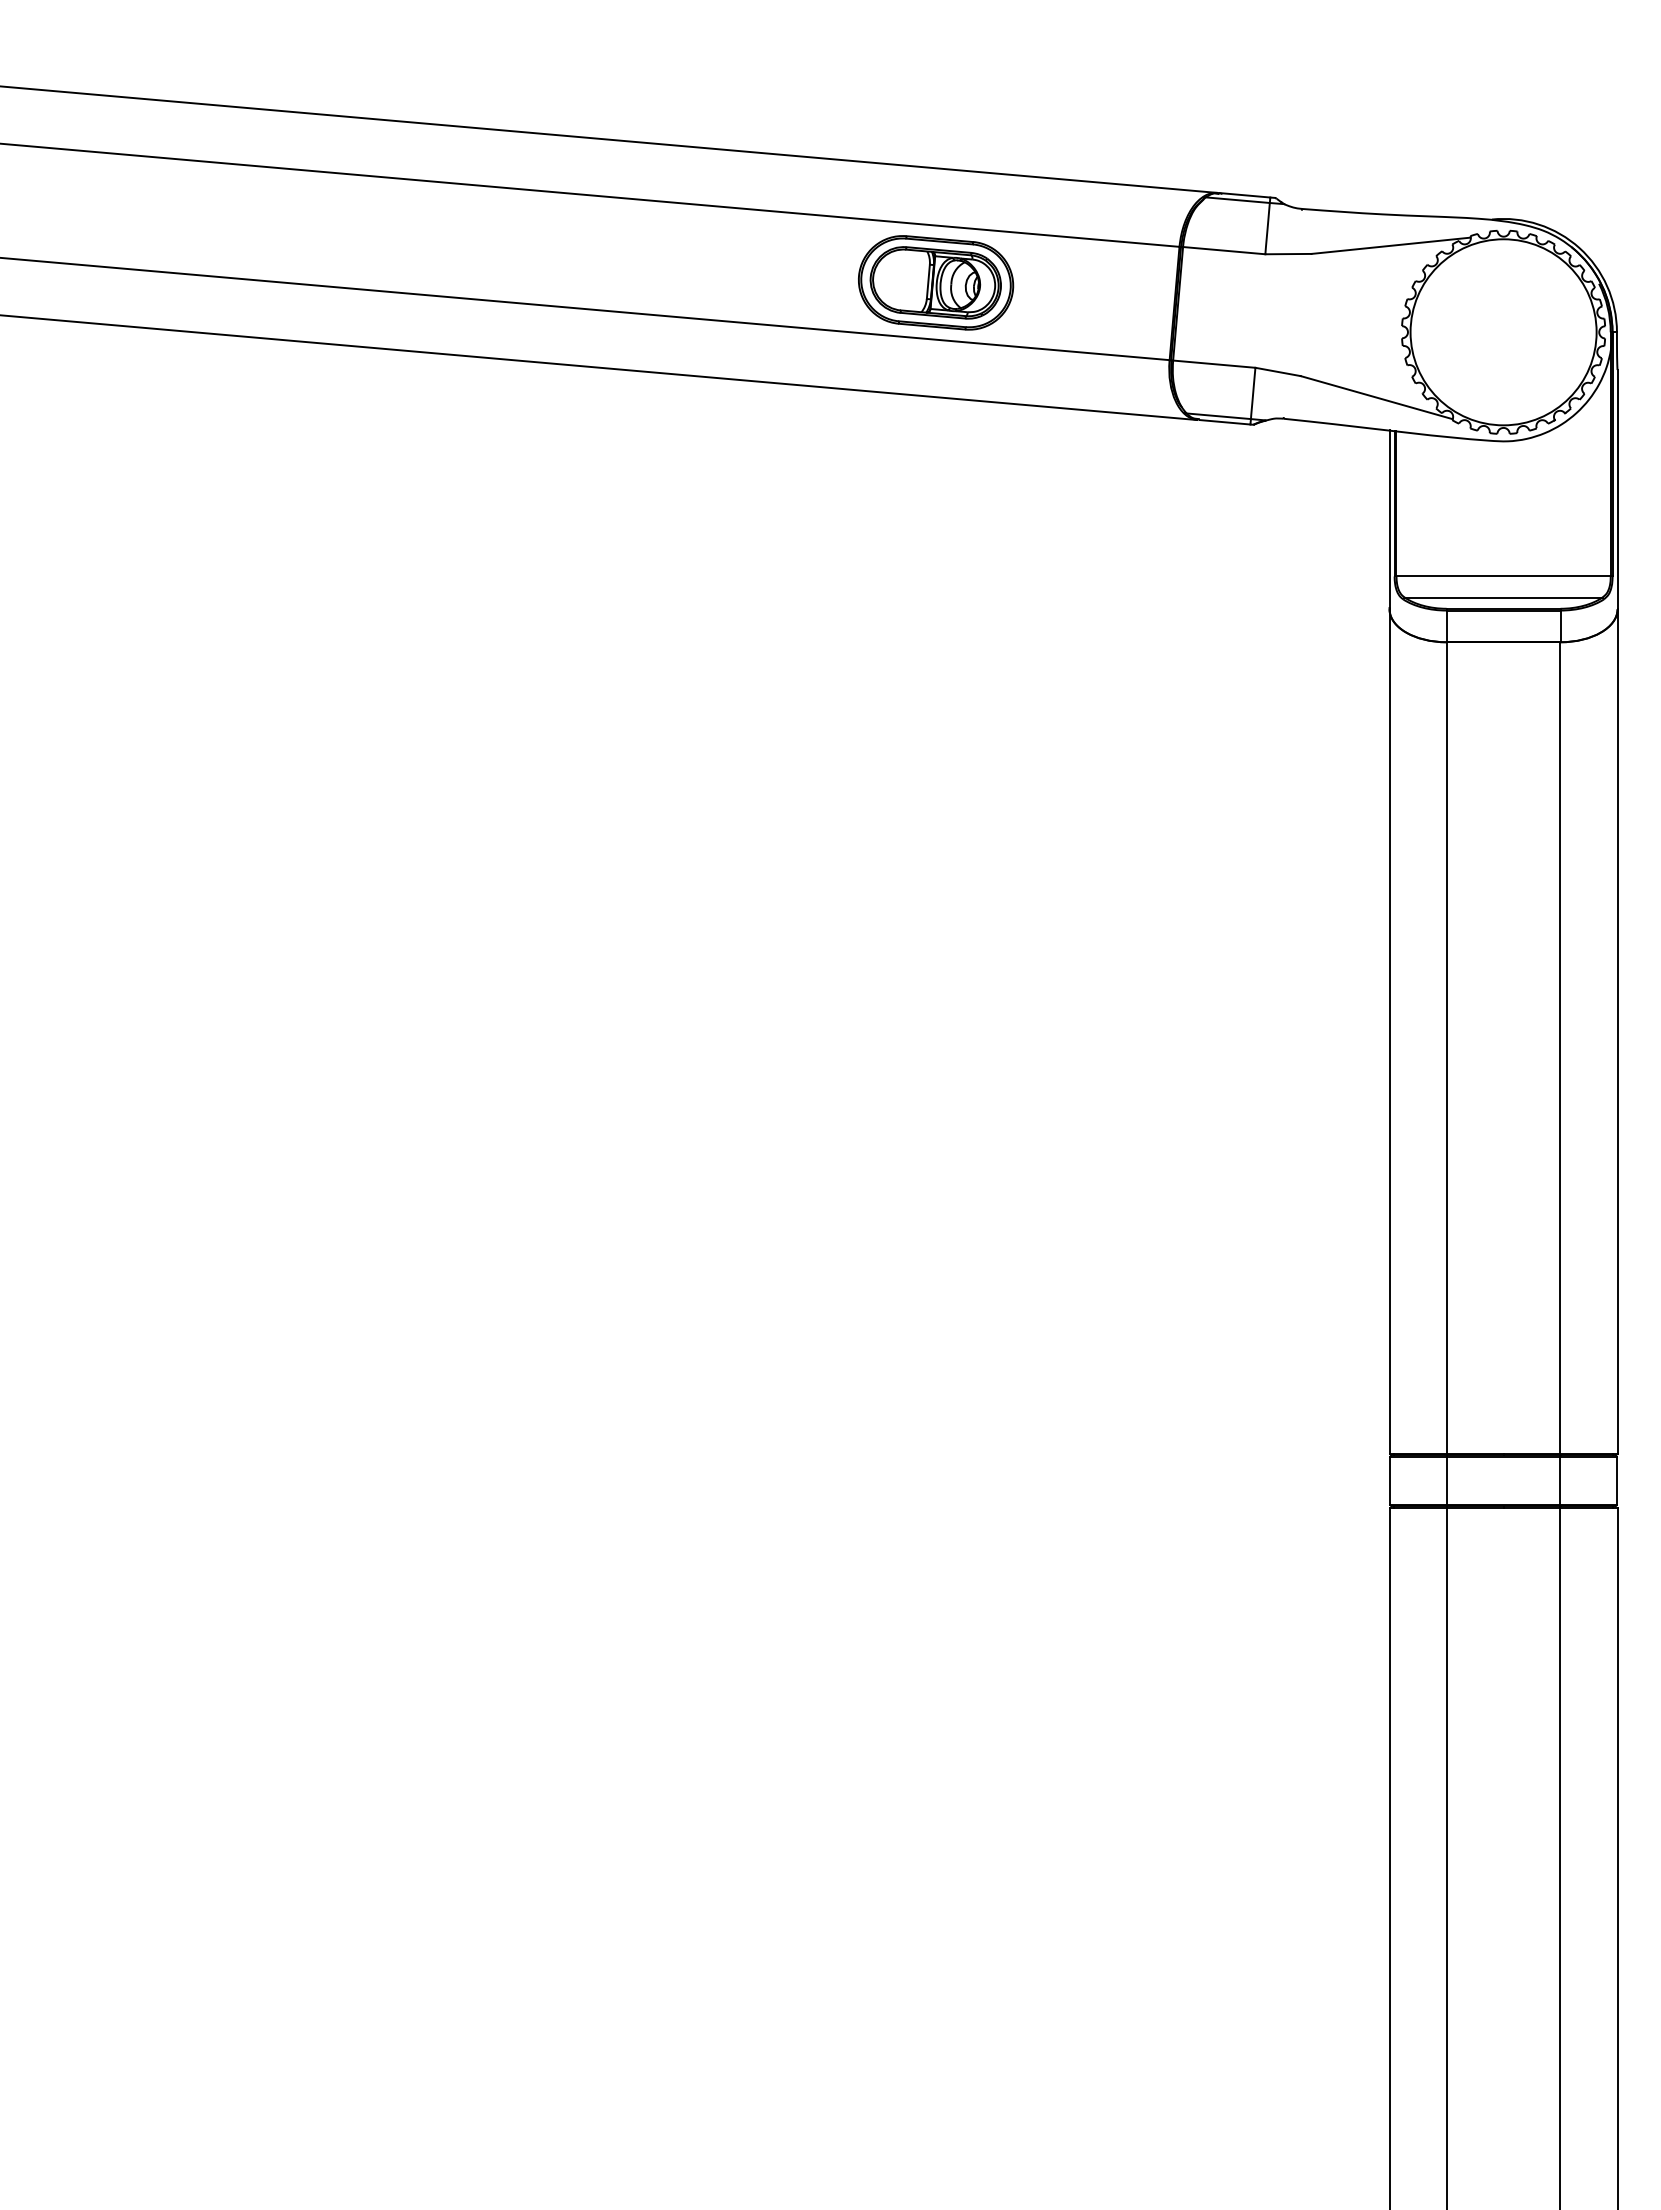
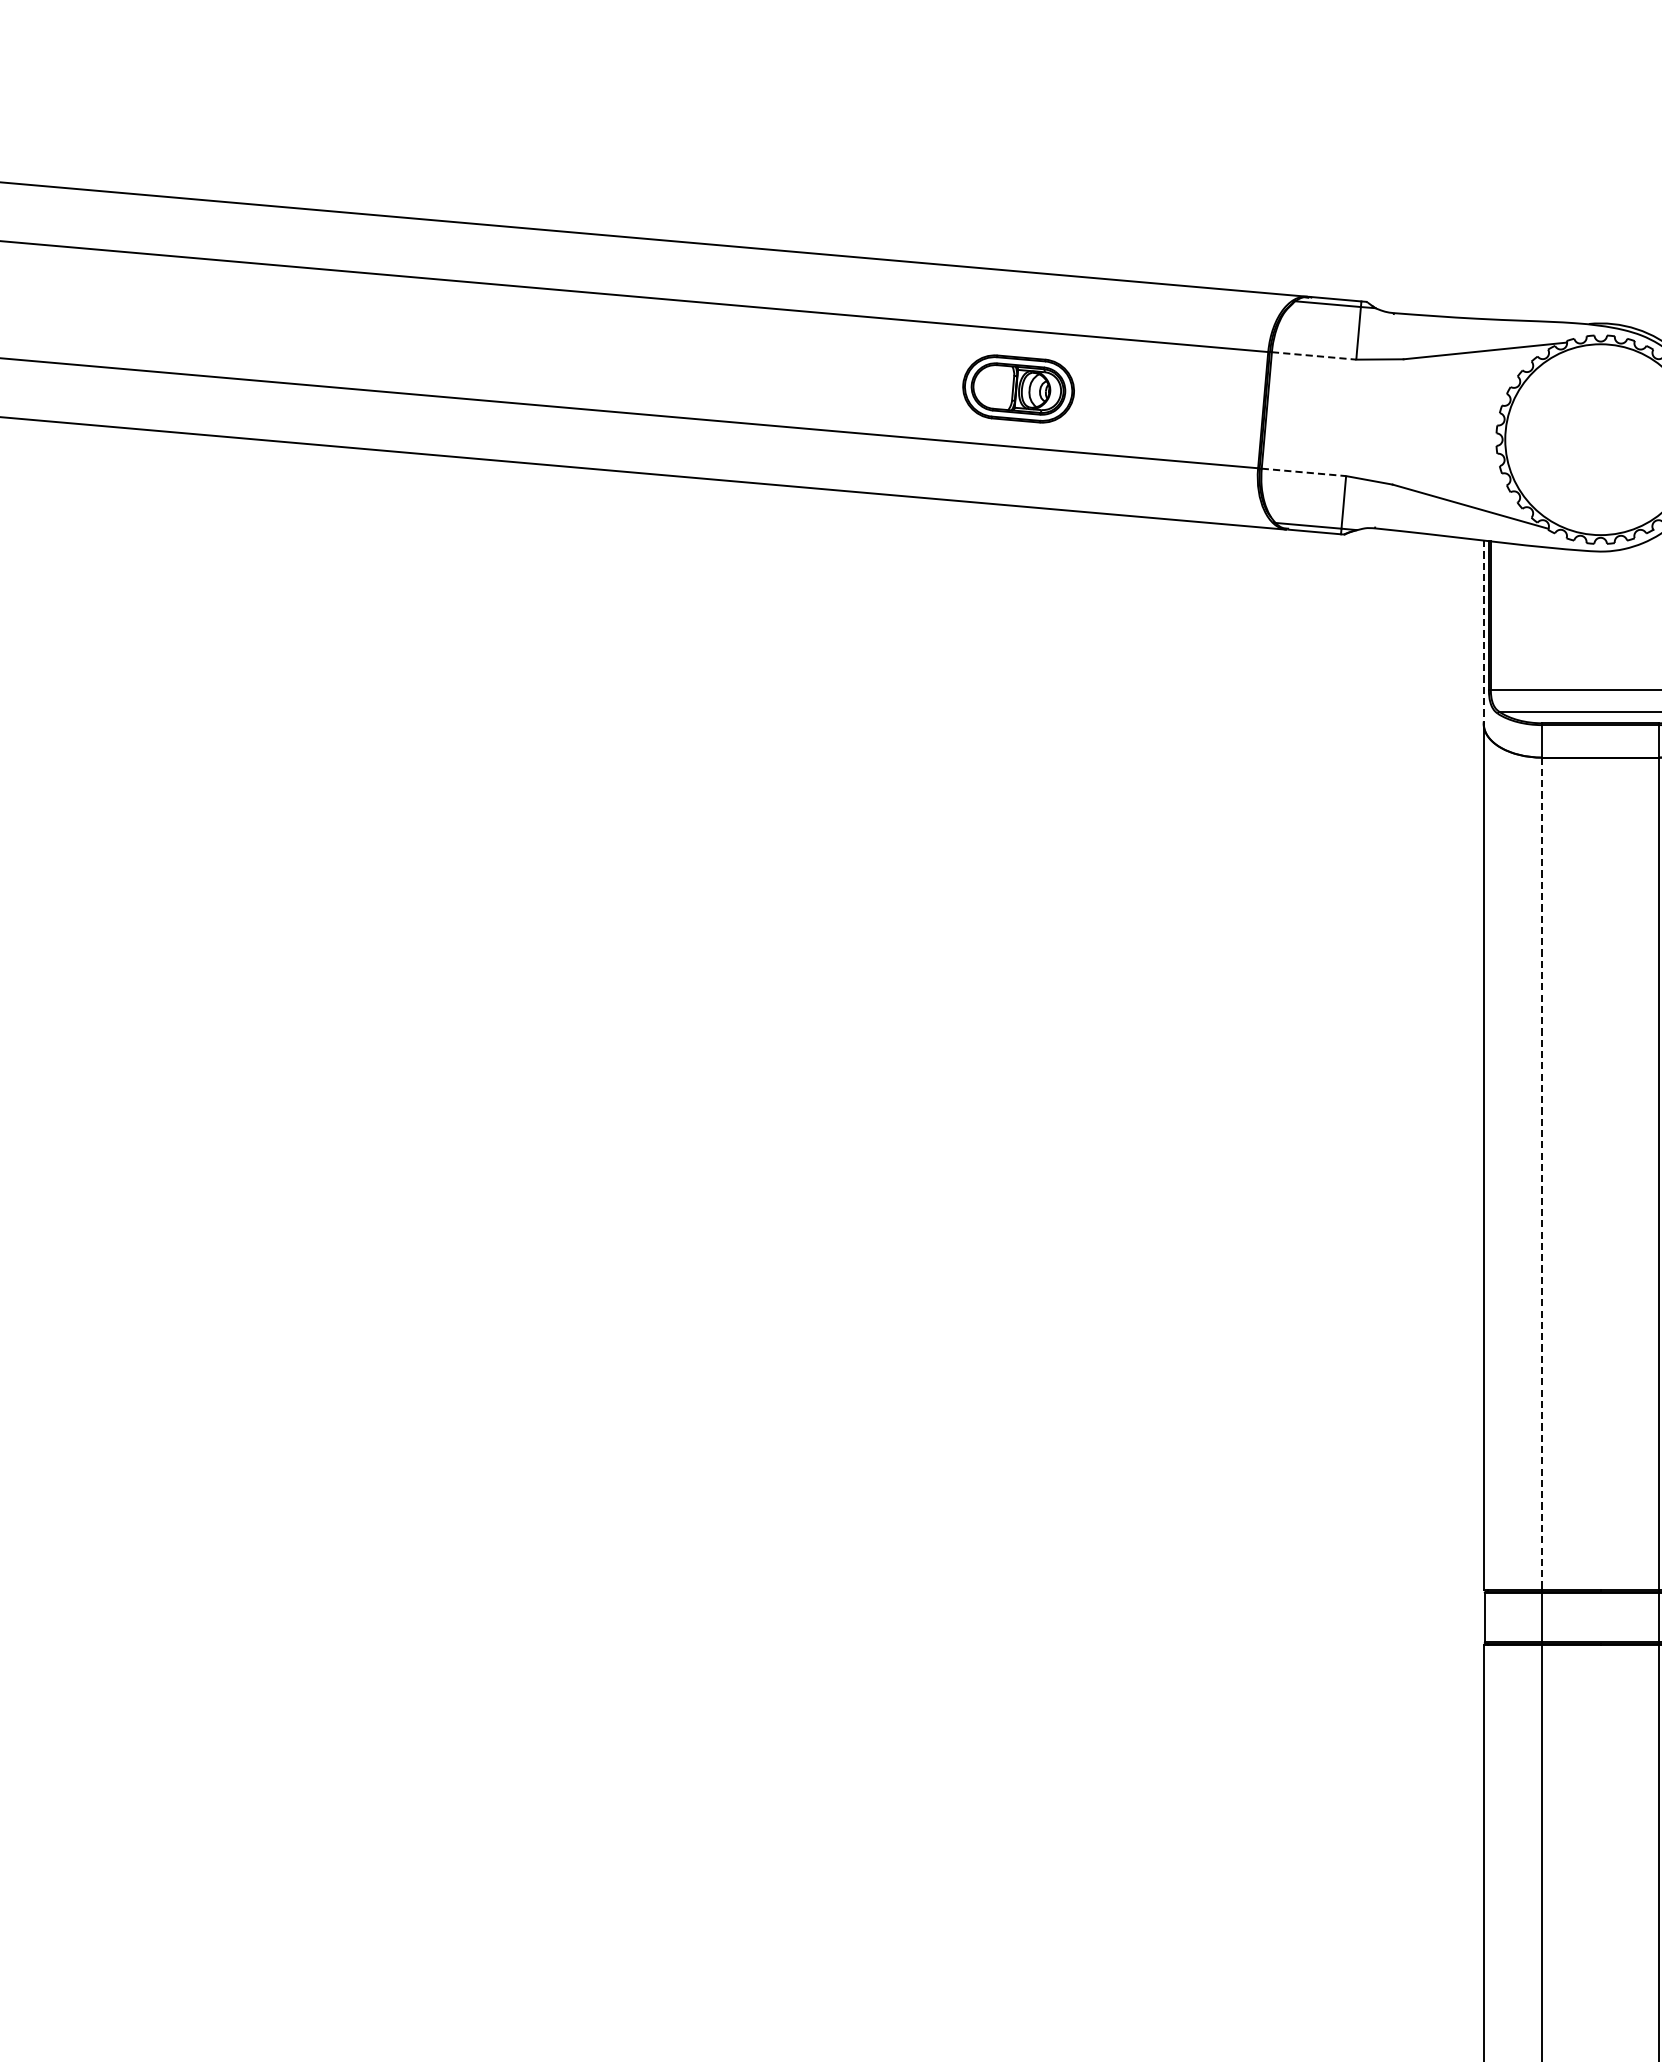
line: (1224, 250) -> (1314, 355), solid -> dashed
part: (936, 282) -> (1018, 388), size x0.7
line: (1214, 364) -> (1304, 472), solid -> dashed
line: (1389, 519) -> (1483, 631), solid -> dashed
line: (1446, 1048) -> (1542, 1174), solid -> dashed

